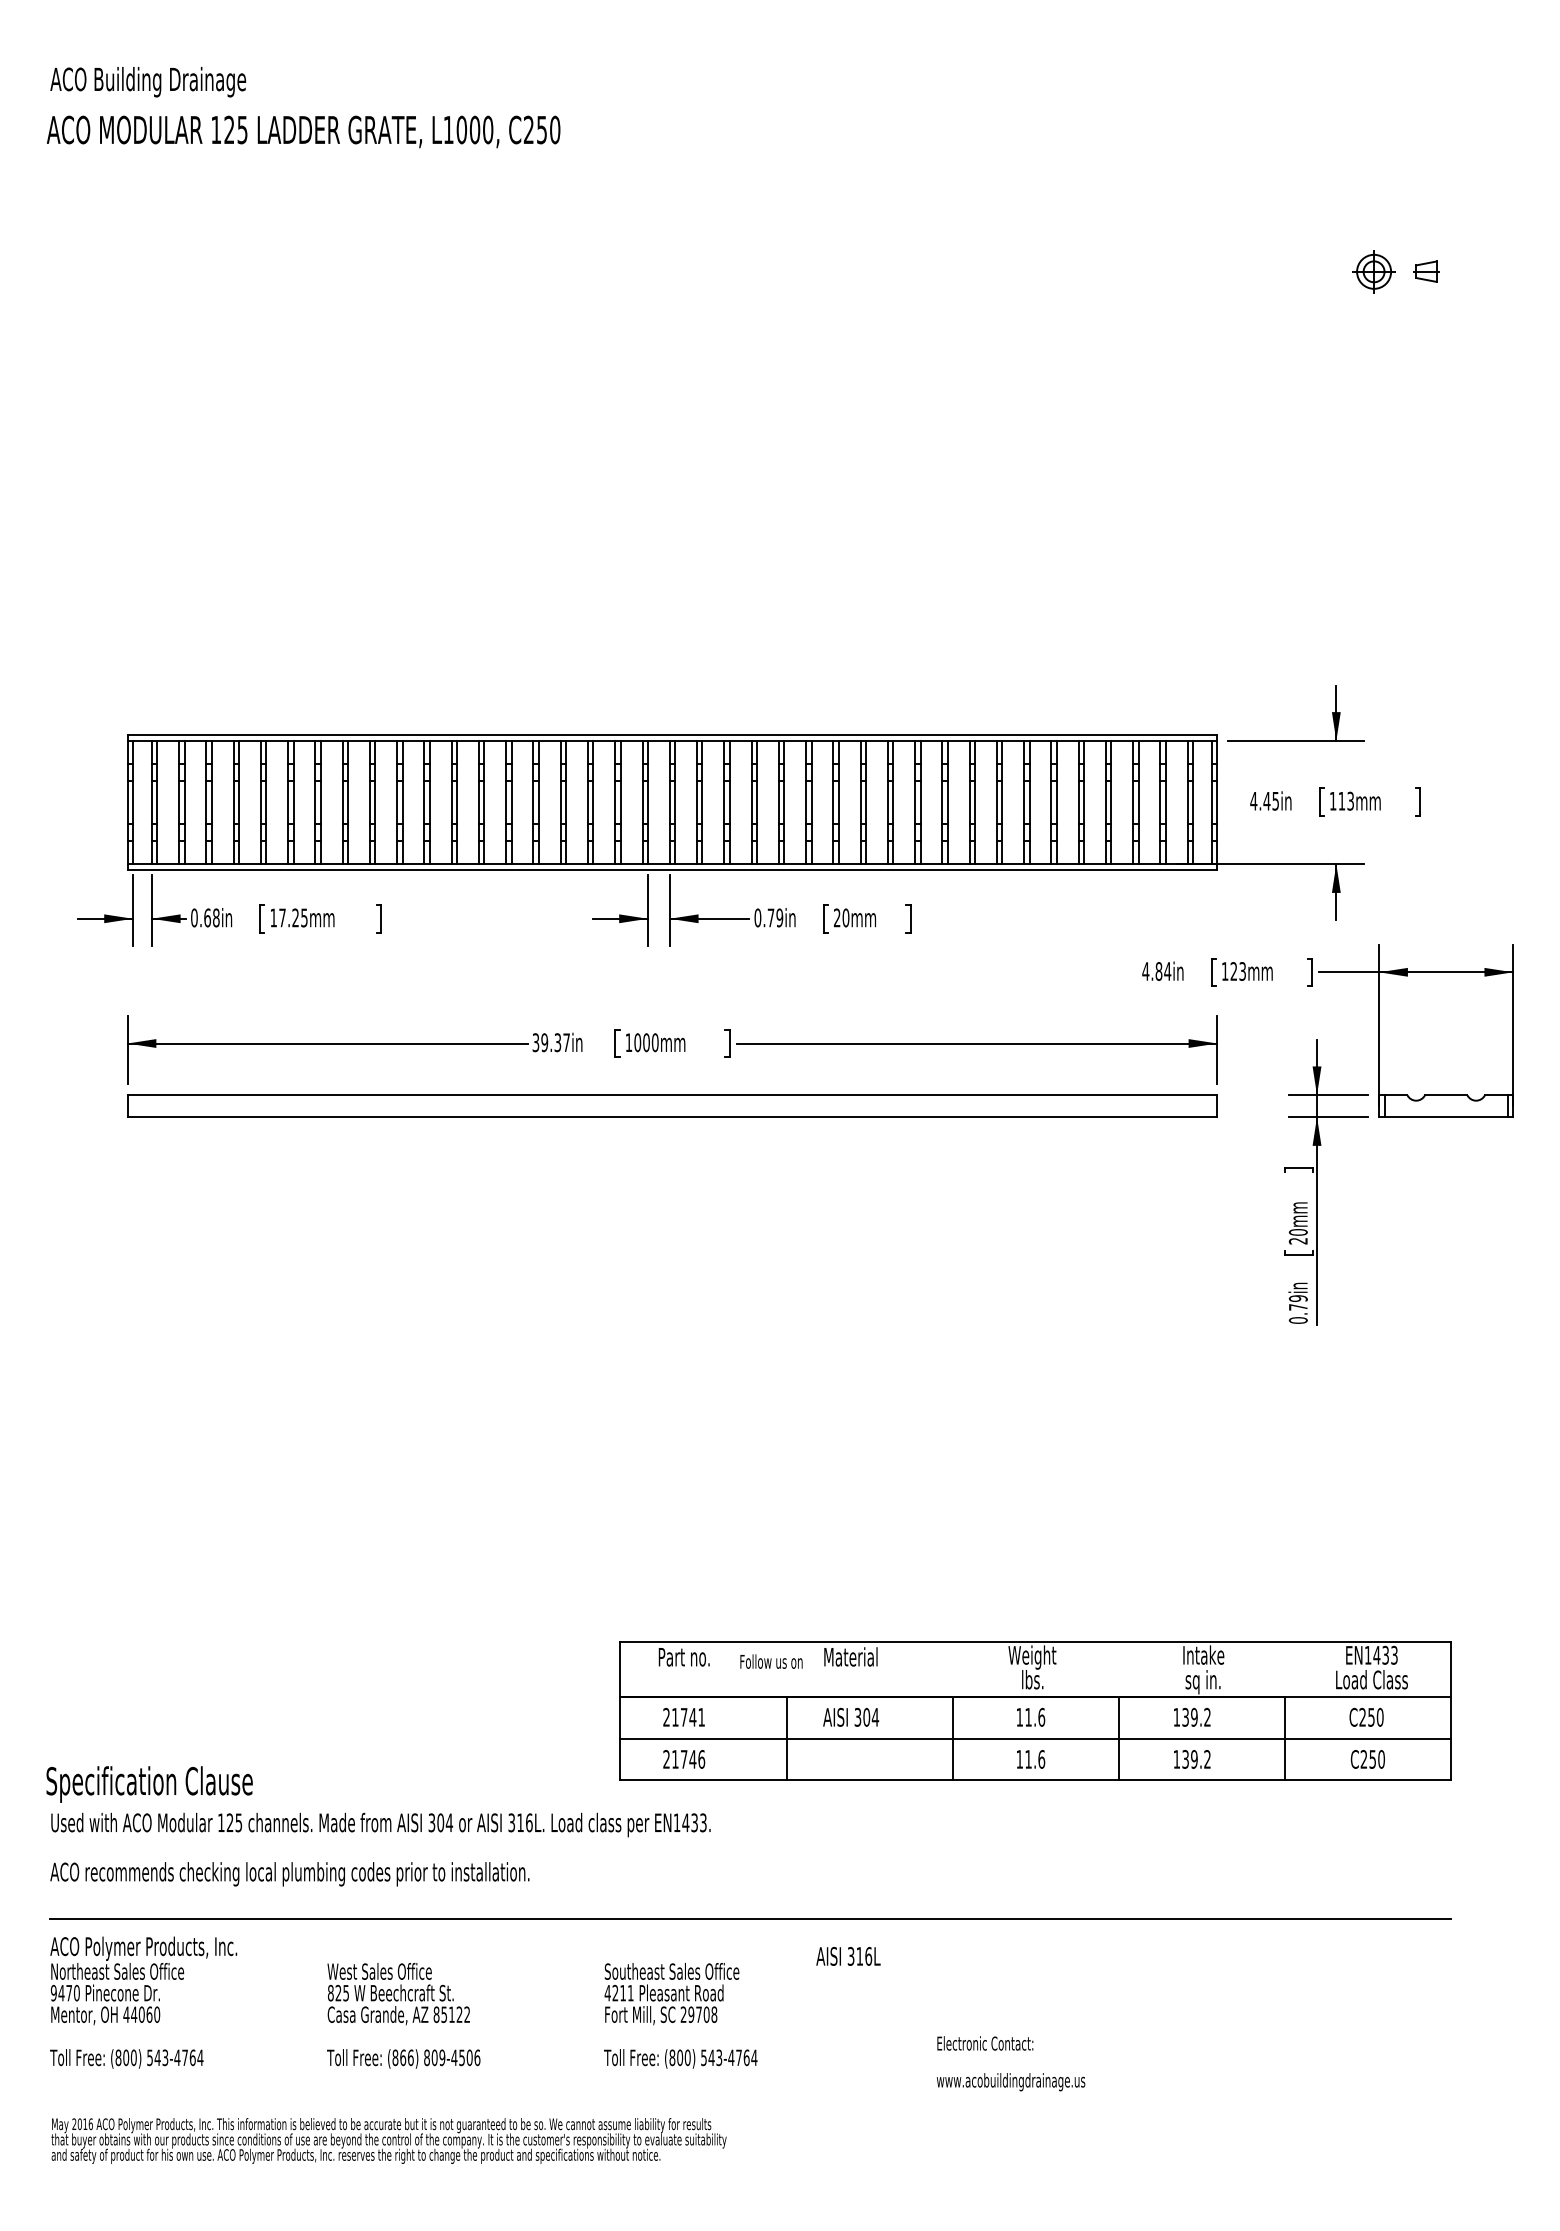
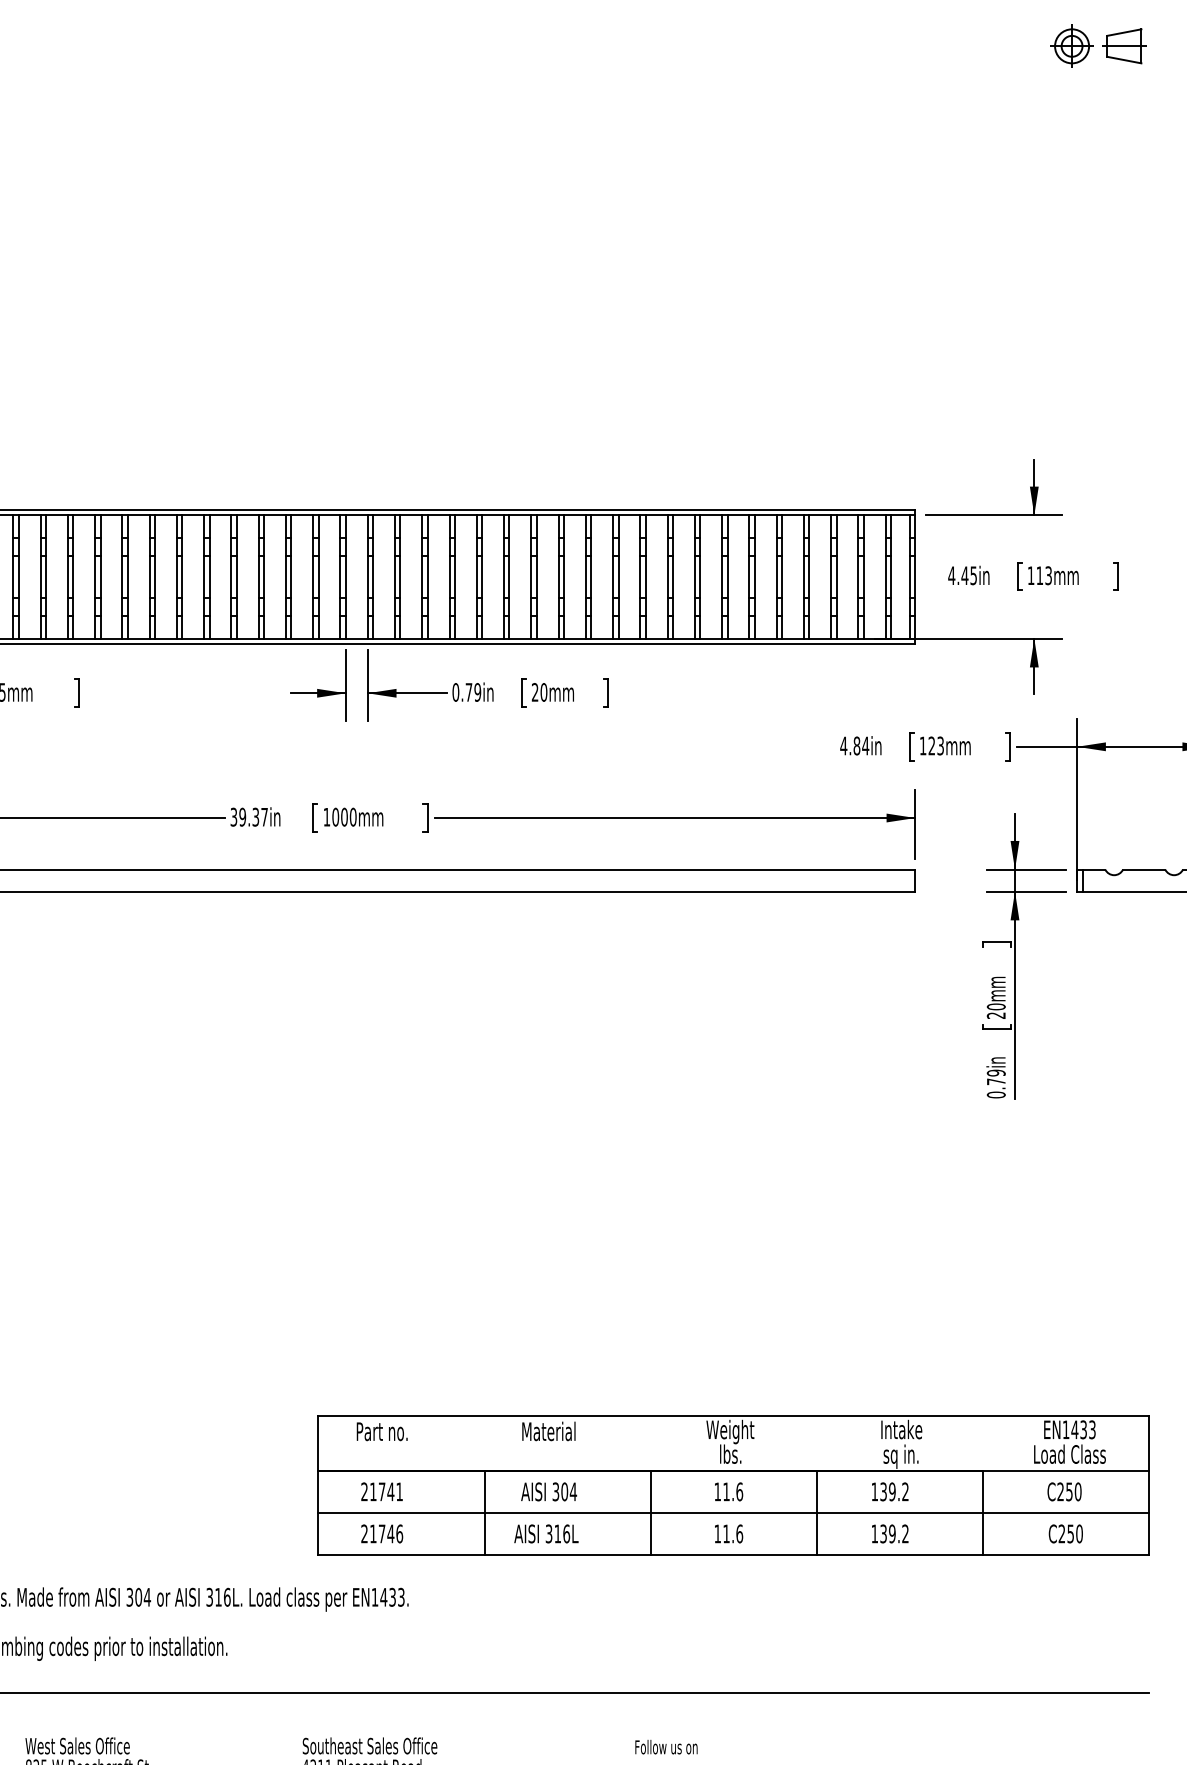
part: (1426, 271) -> (1124, 46), size x1.67
text: (771, 1661) -> (666, 1747), moved
text: (848, 1956) -> (546, 1534), moved

